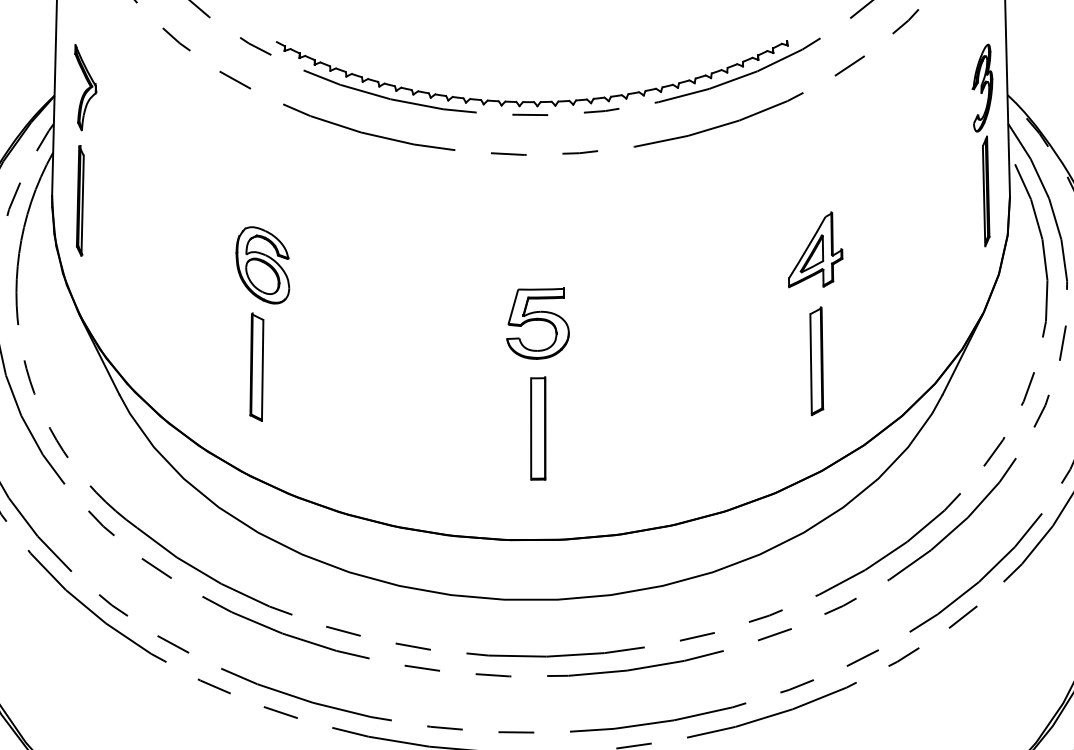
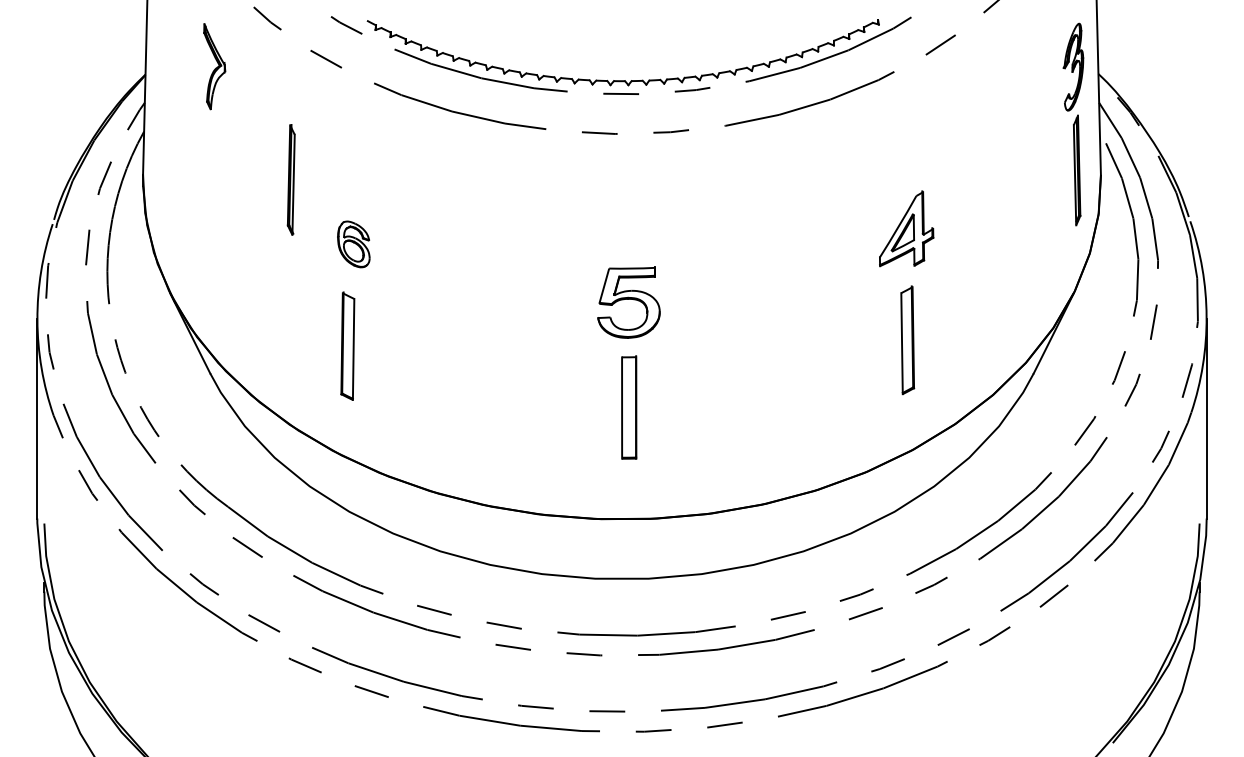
part: (85, 87) -> (214, 66), moved
part: (79, 200) -> (290, 179), moved
part: (262, 265) -> (353, 244), size x0.6

